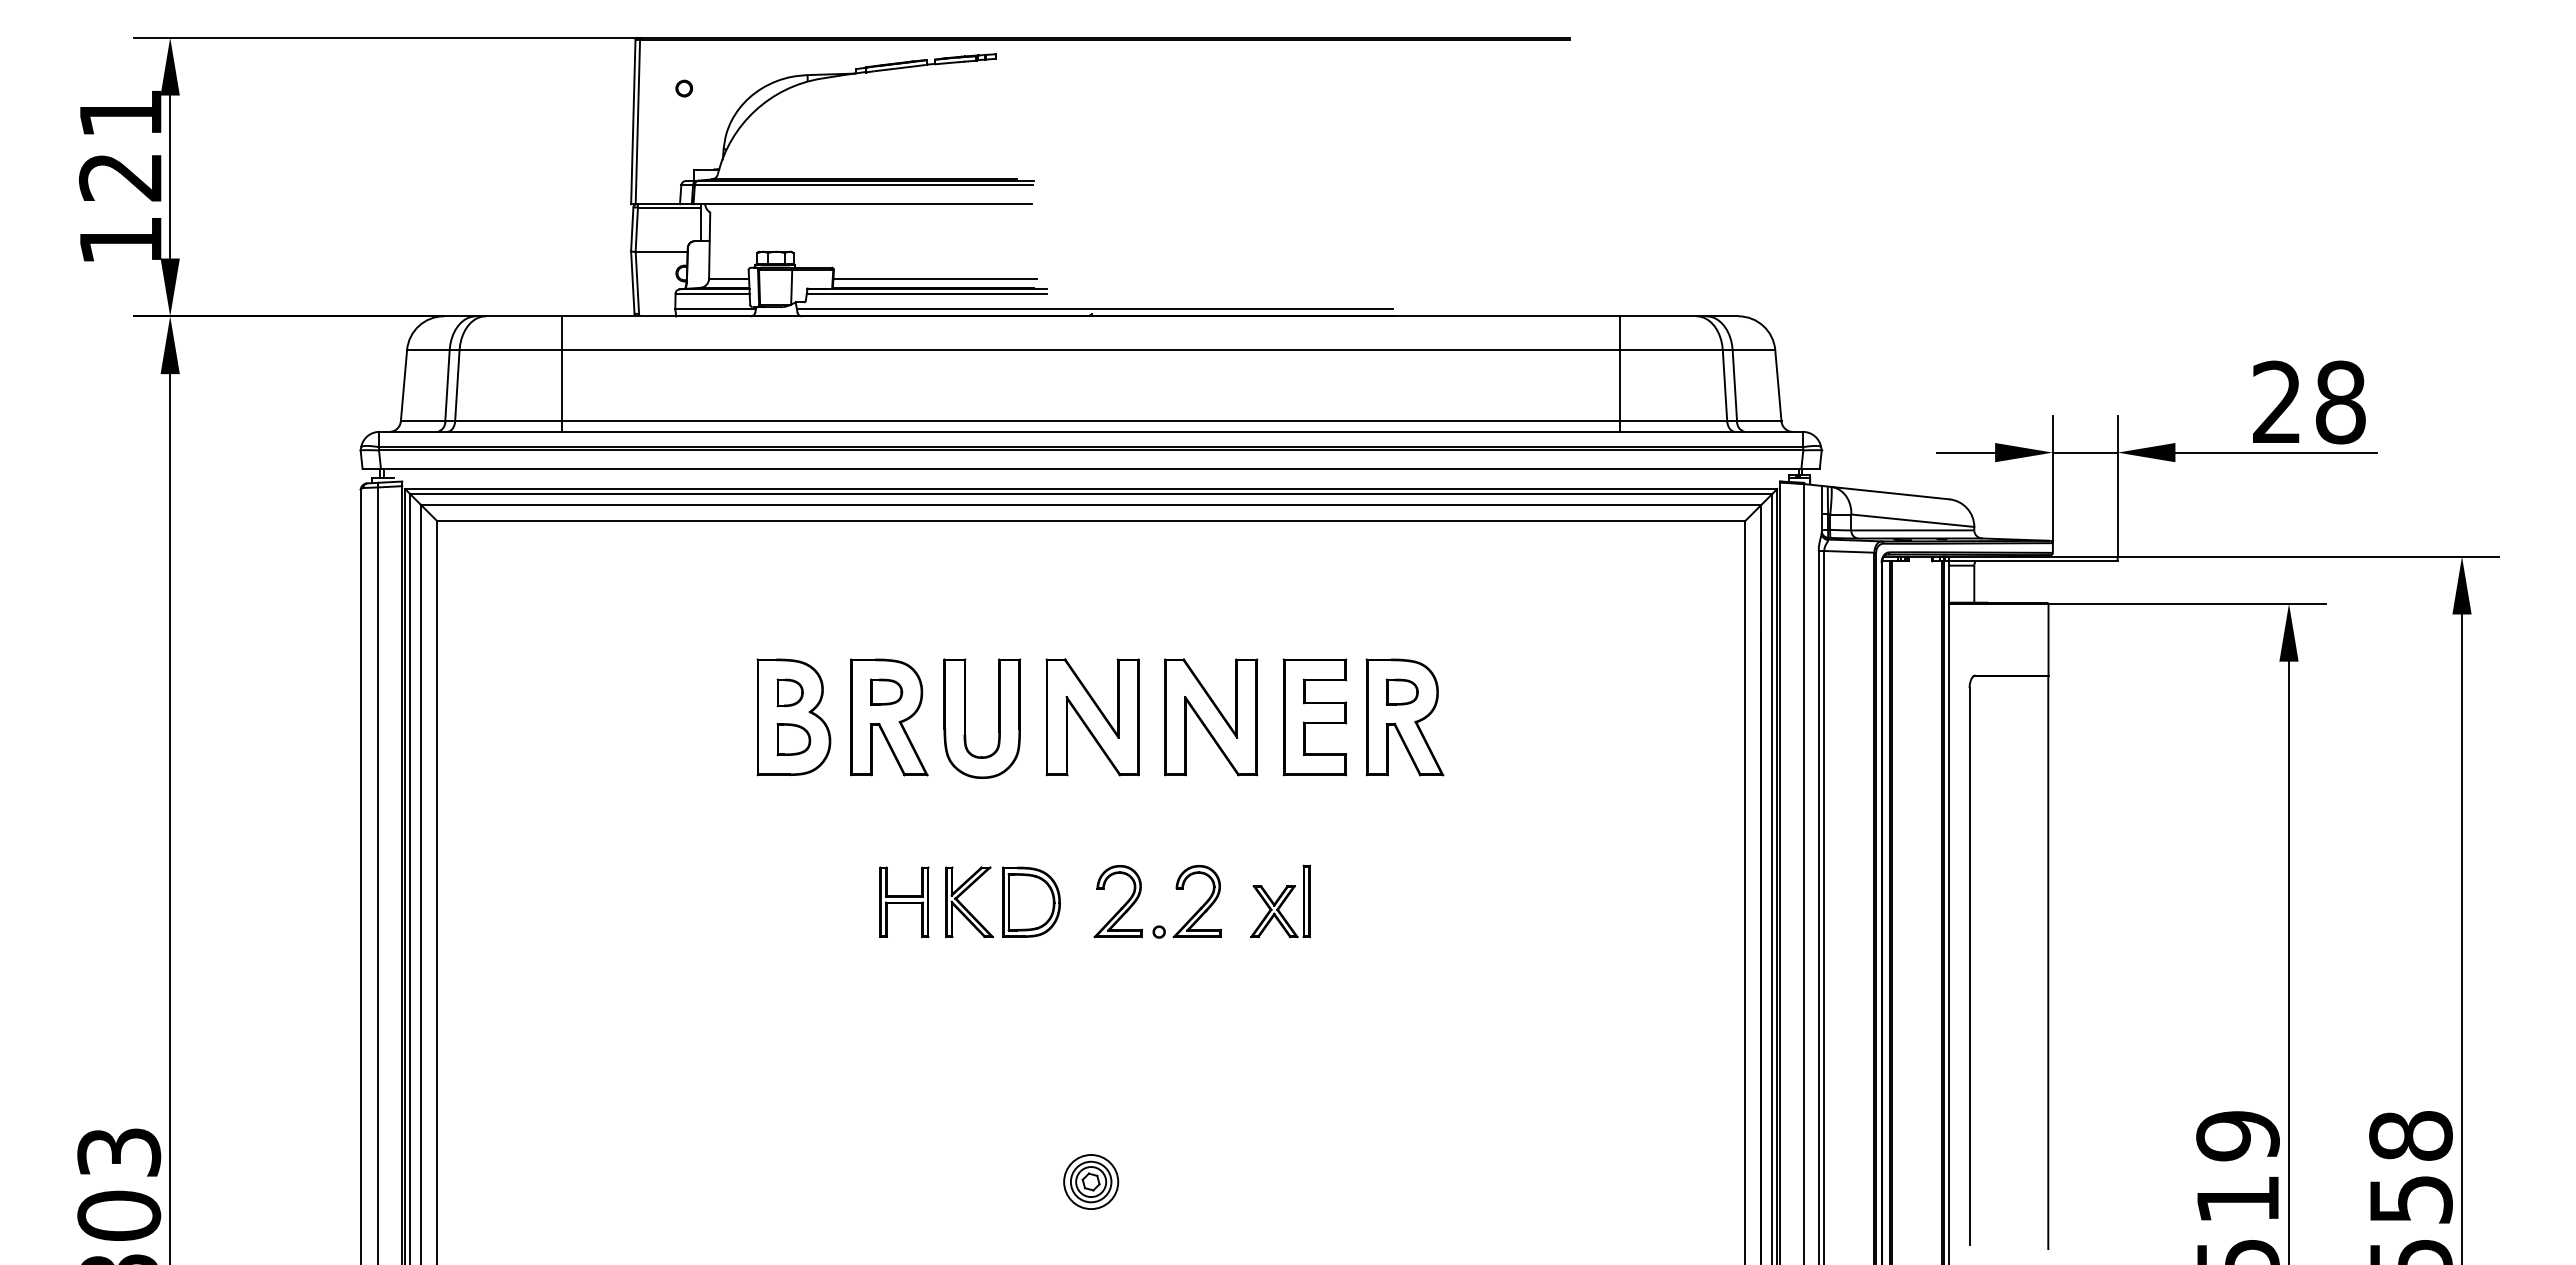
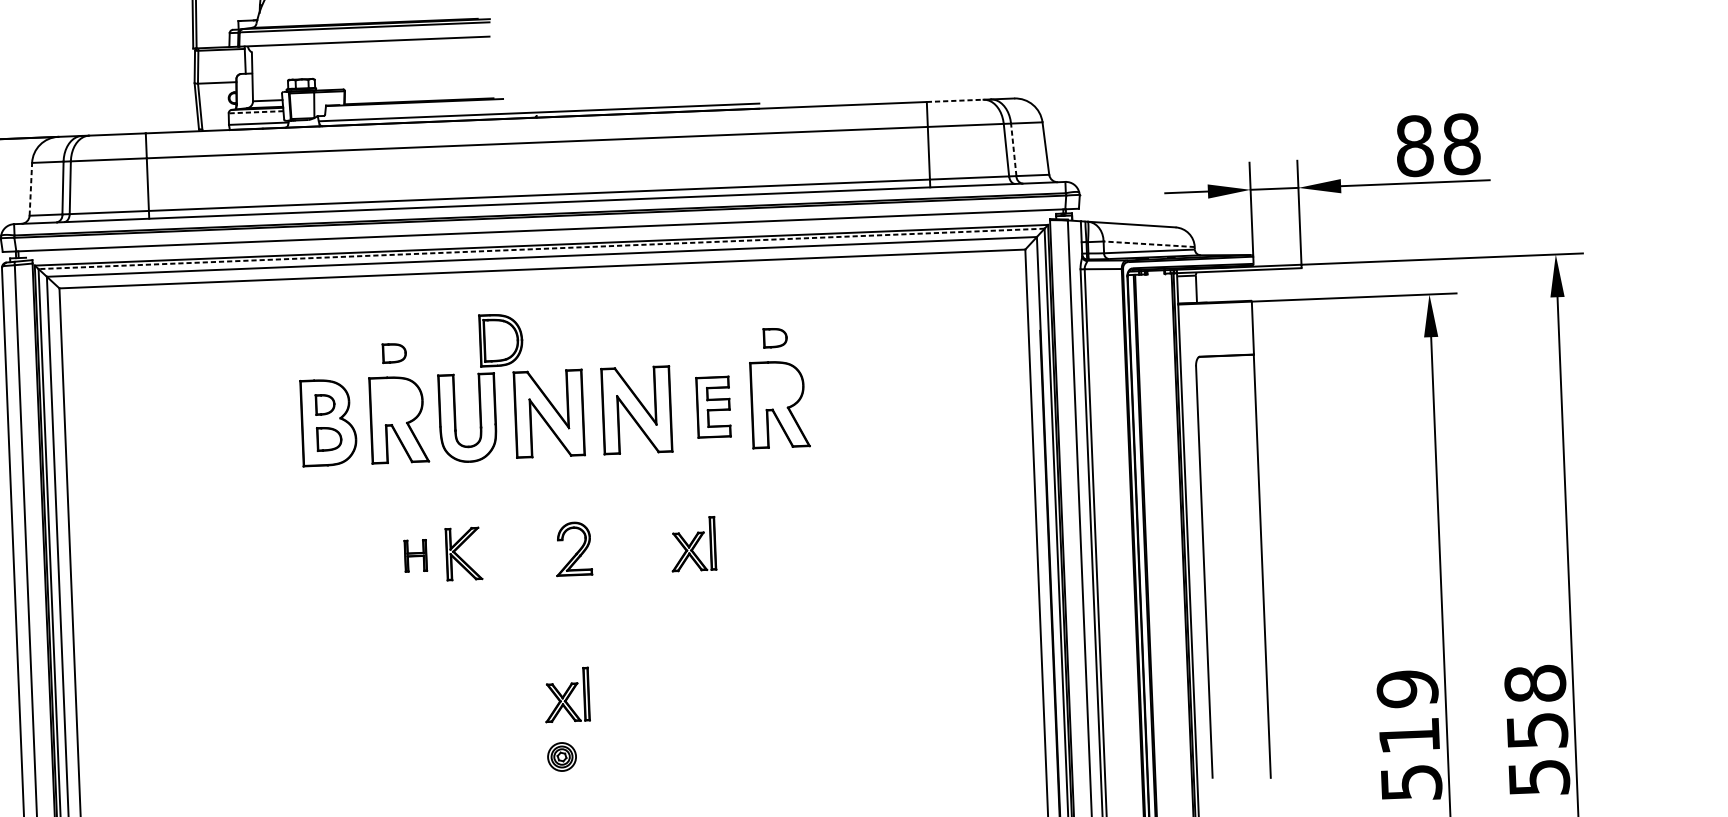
line: (935, 278) -> (420, 94), removed
line: (712, 293) -> (255, 112), solid -> dashed
line: (926, 293) -> (414, 105), removed
line: (1658, 316) -> (955, 100), solid -> dashed
line: (403, 385) -> (30, 189), solid -> dashed
line: (1734, 385) -> (1013, 149), solid -> dashed
text: (2277, 402) -> (1414, 146), 28 -> 88
line: (1090, 493) -> (541, 248), solid -> dashed
line: (1912, 520) -> (1148, 244), solid -> dashed
part: (886, 691) -> (394, 352), moved
part: (1401, 691) -> (774, 337), moved
part: (1314, 717) -> (713, 407), size x0.7
part: (1183, 889) -> (621, 538), removed
part: (904, 901) -> (415, 555), size x0.6
part: (1031, 901) -> (501, 339), moved
part: (1101, 1098) -> (567, 695), added
part: (1091, 1181) -> (562, 756), size x0.7

